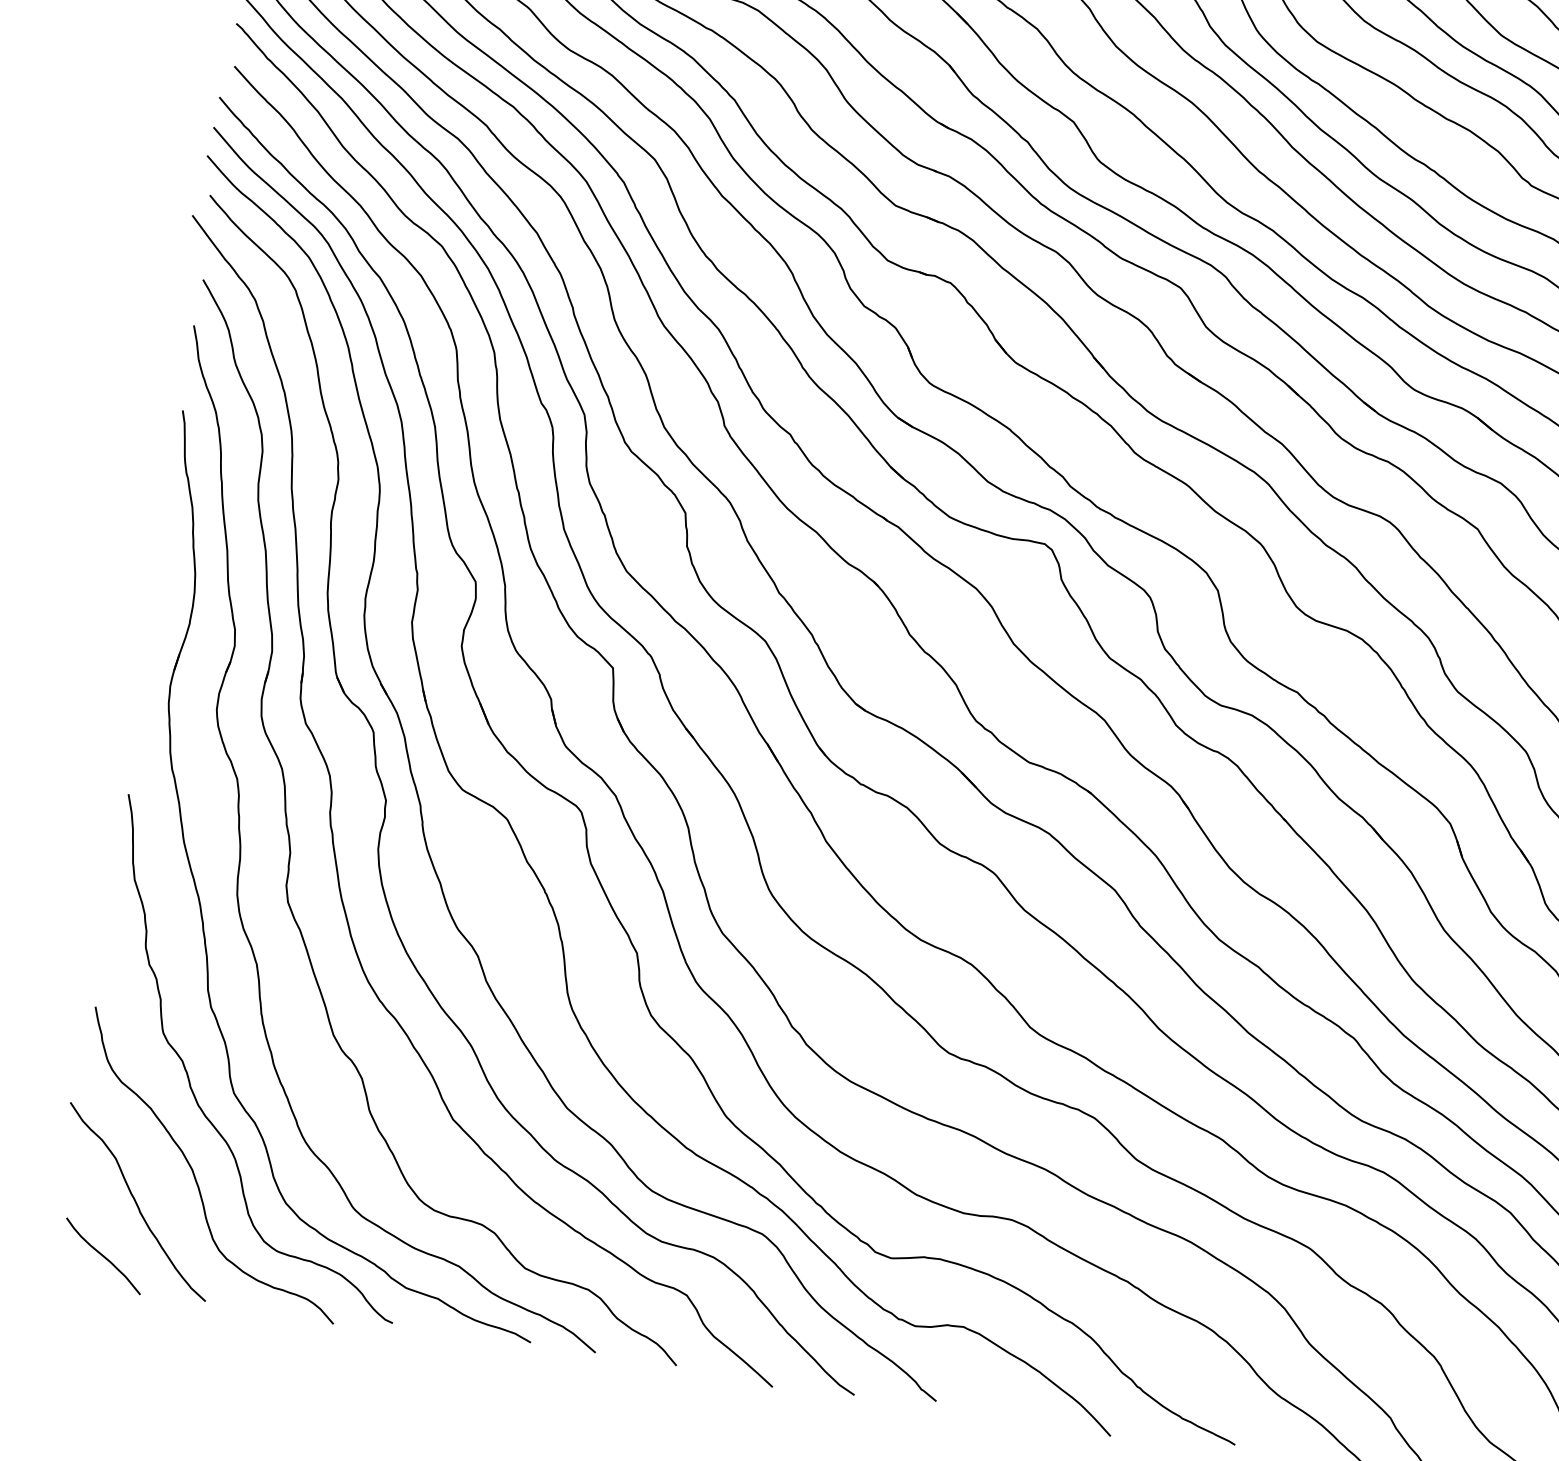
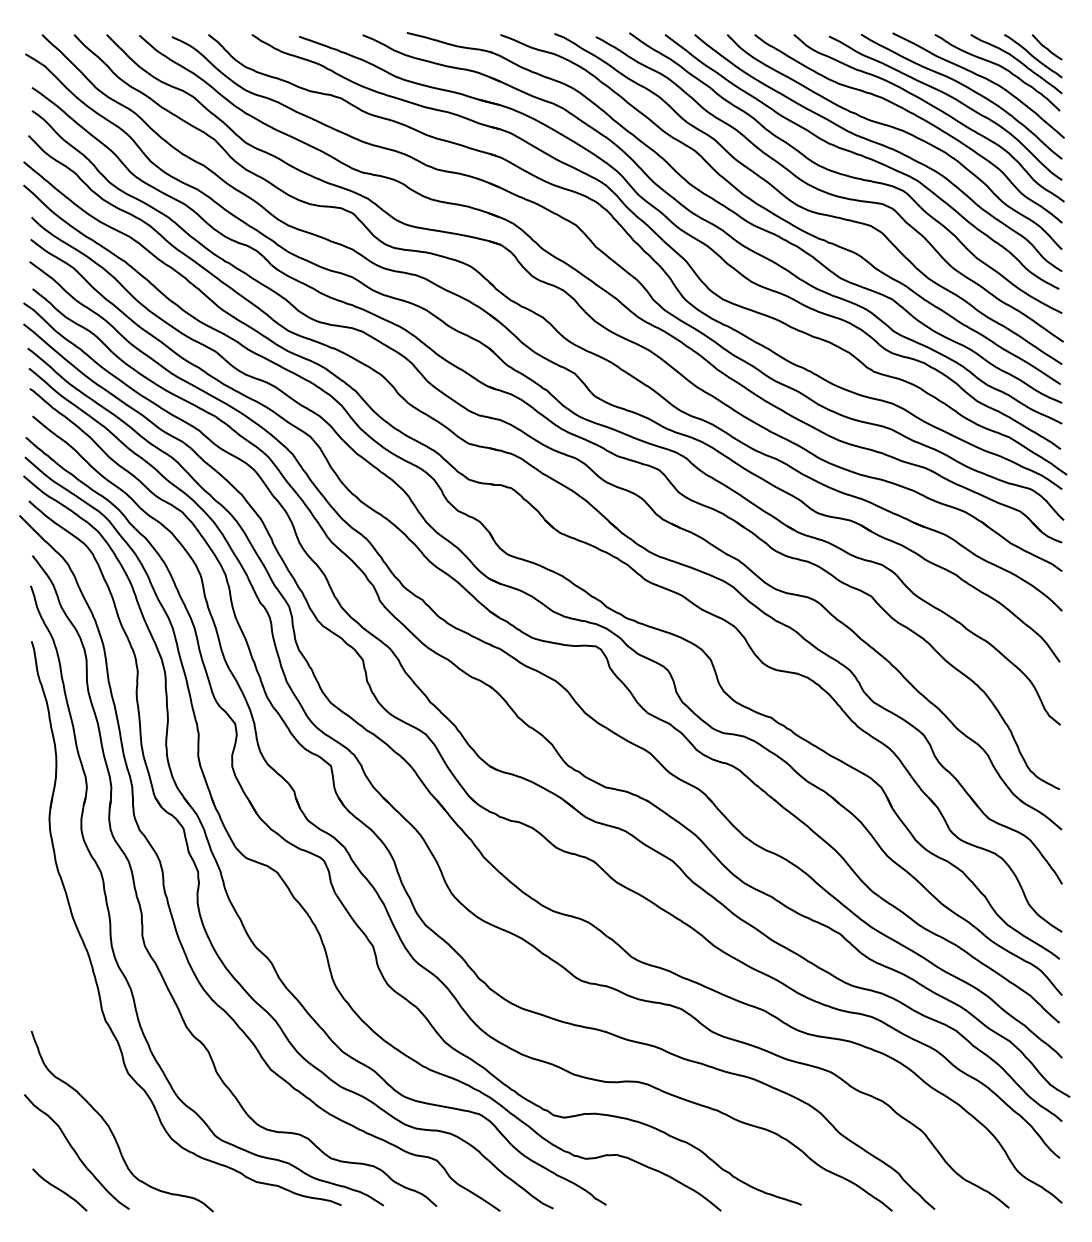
curve: (190, 1080) -> (99, 1069), removed

